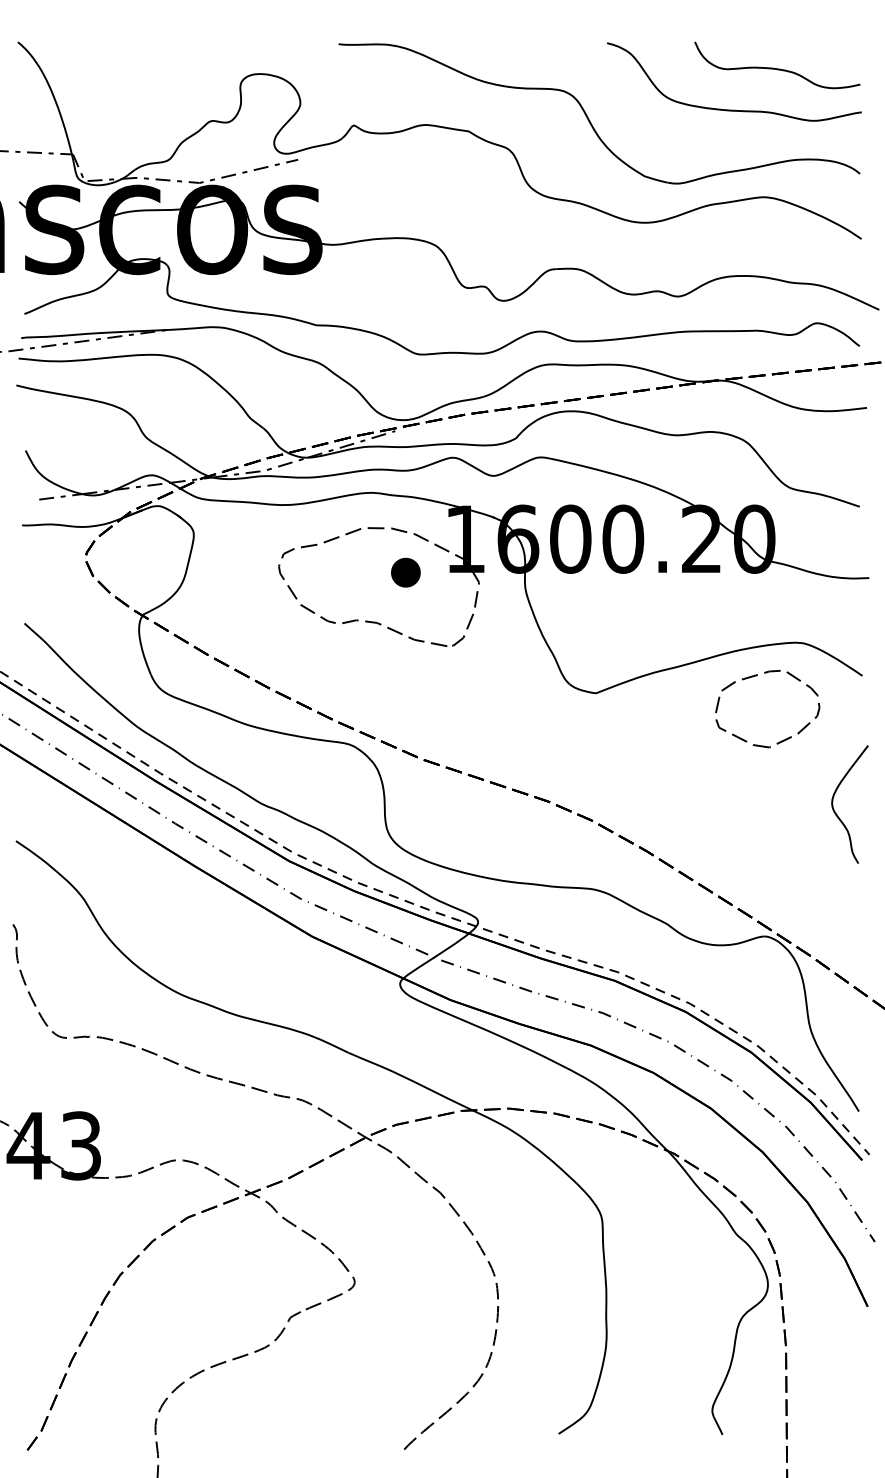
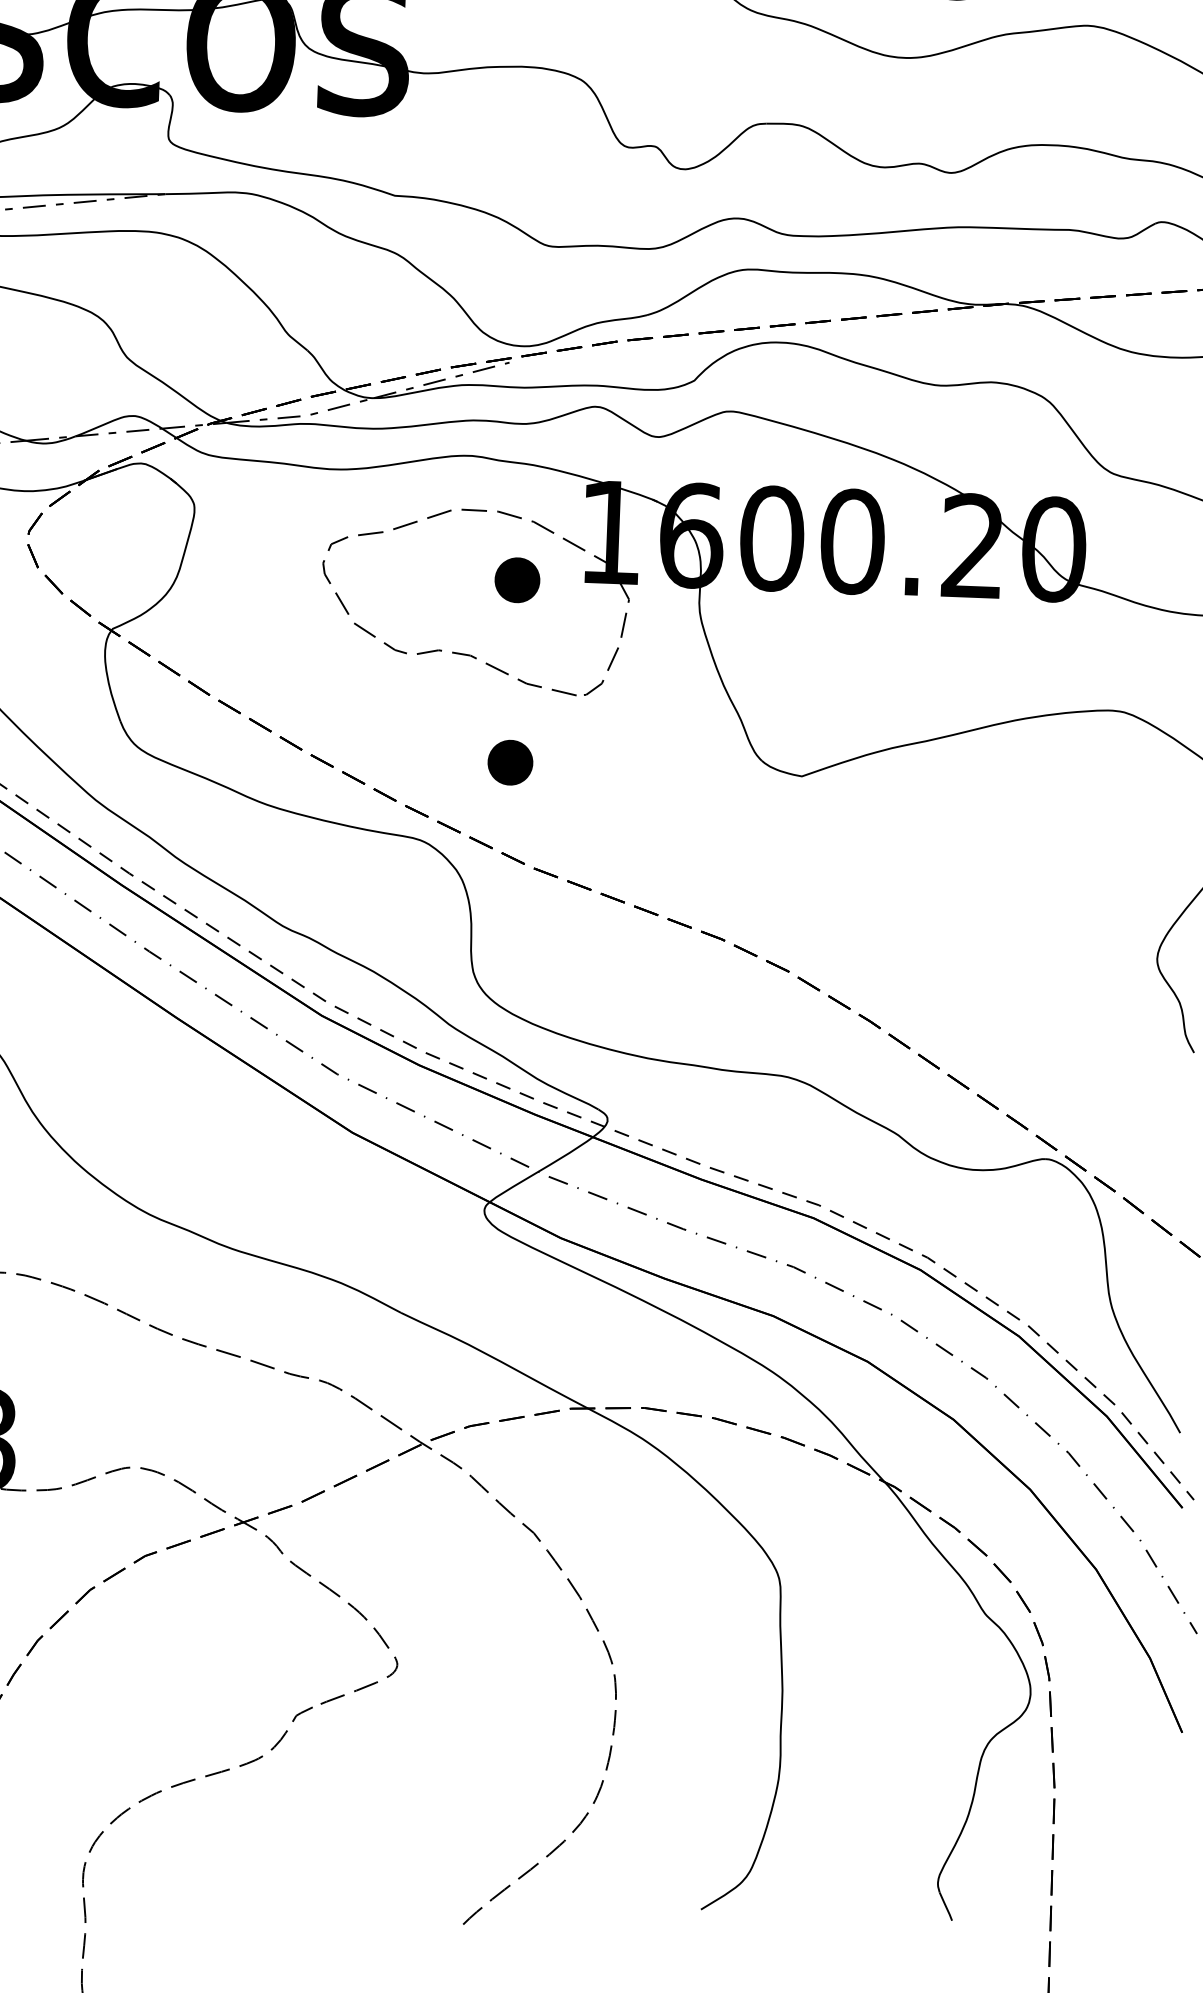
part: (405, 691) -> (509, 762), added
part: (783, 739) -> (1086, 858), removed

